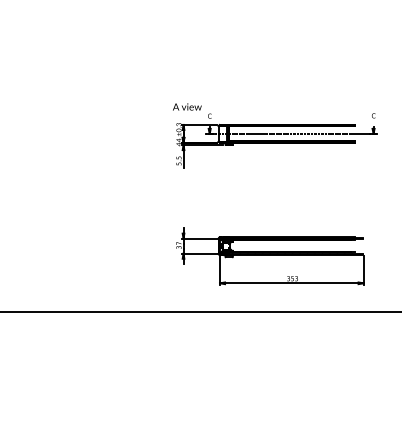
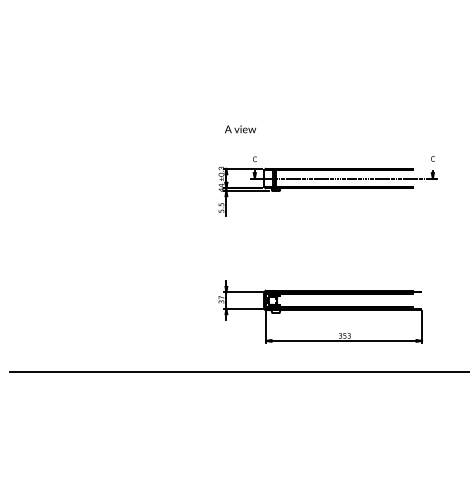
text: (187, 107) -> (240, 129), moved

